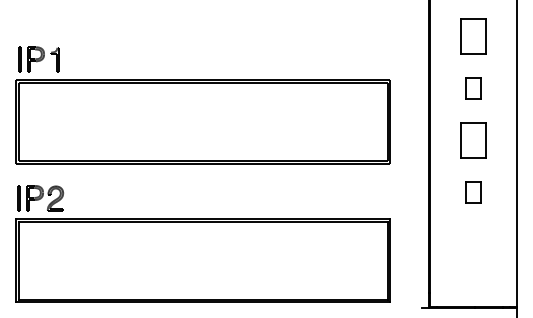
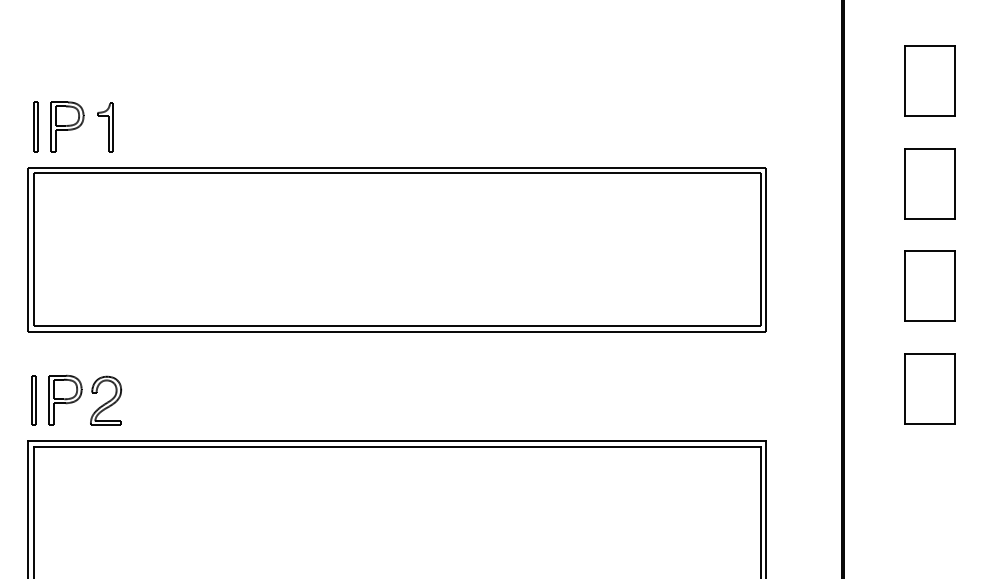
part: (473, 88) -> (930, 183), size x1.67
part: (473, 192) -> (930, 388), size x1.67

